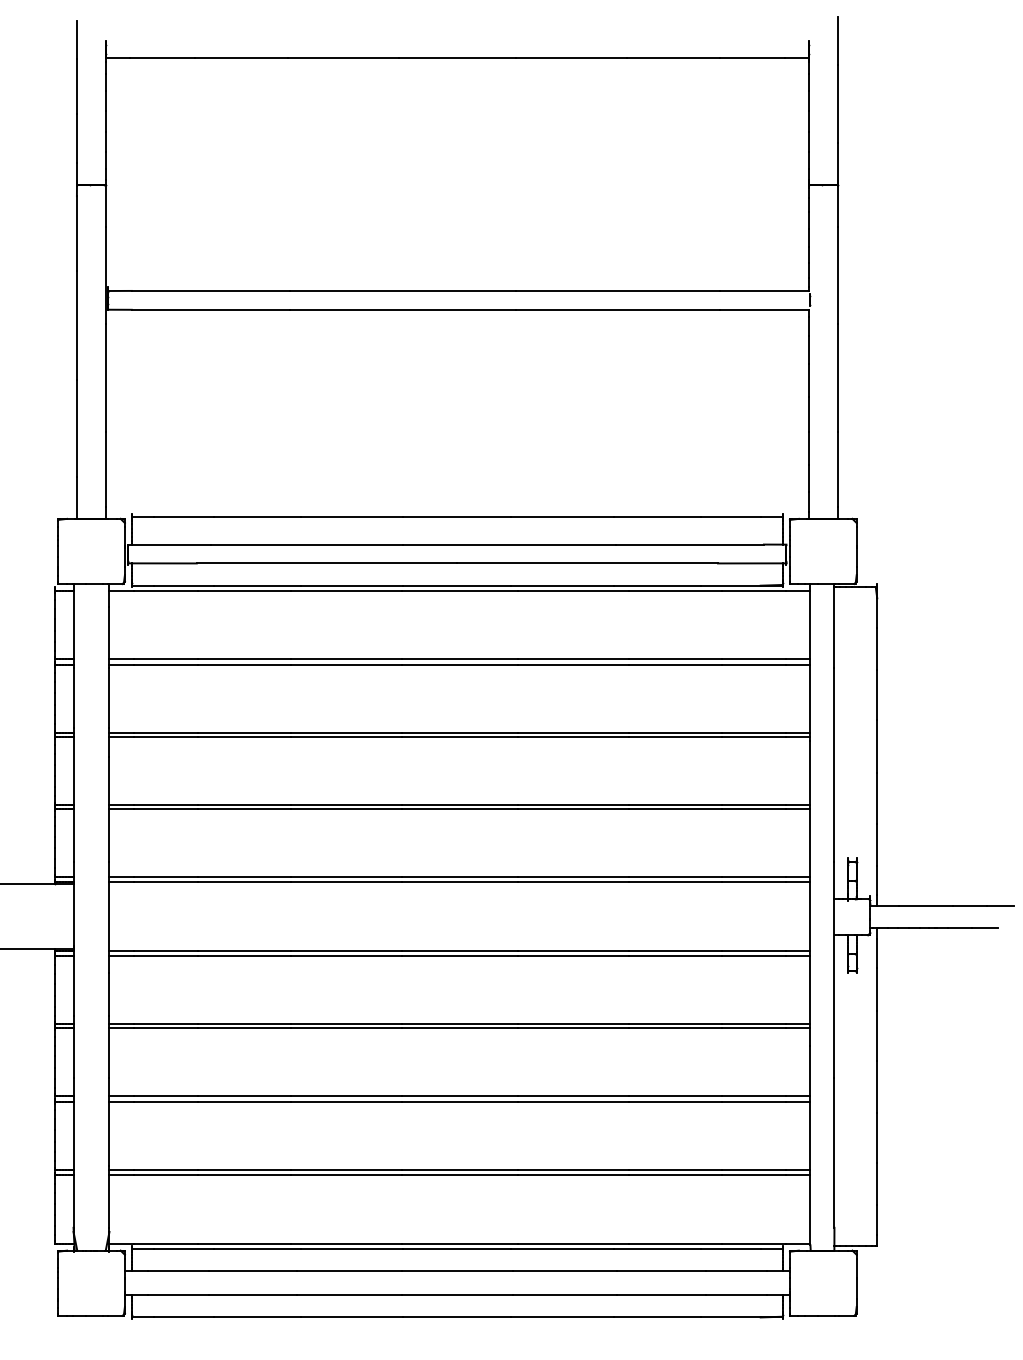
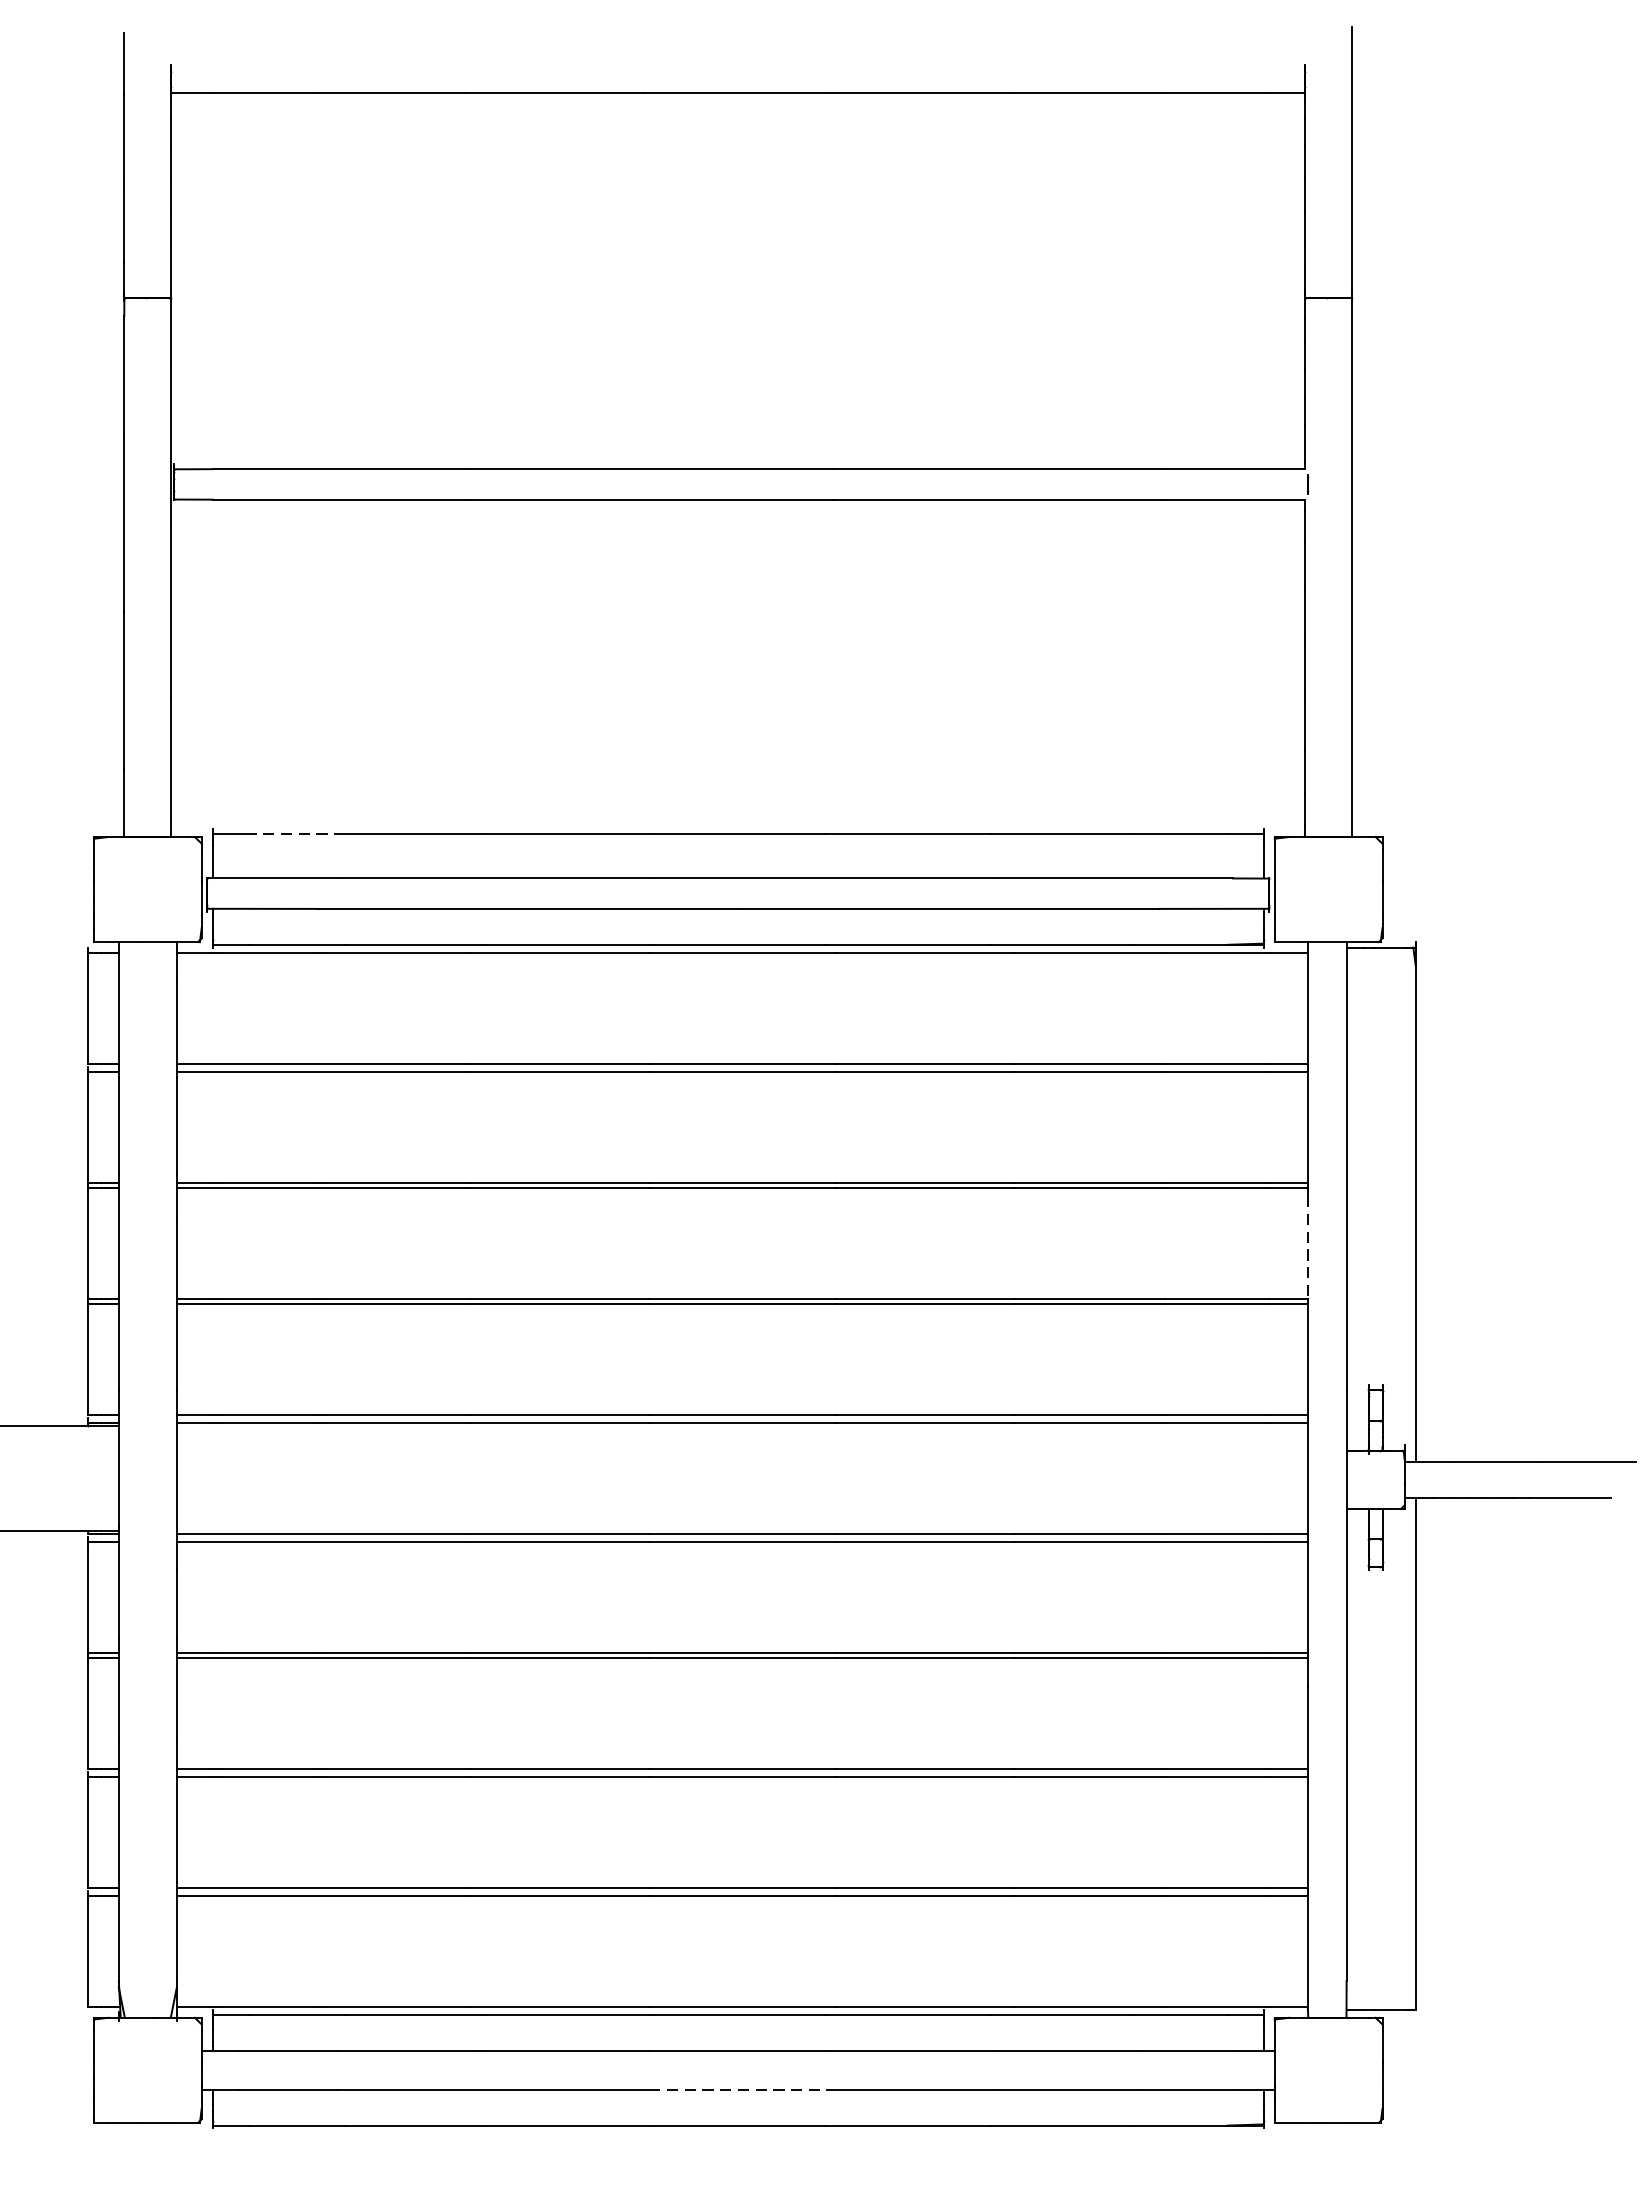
line: (184, 517) -> (297, 834), solid -> dashed
line: (810, 773) -> (1307, 1247), solid -> dashed
line: (457, 1295) -> (738, 2090), solid -> dashed

